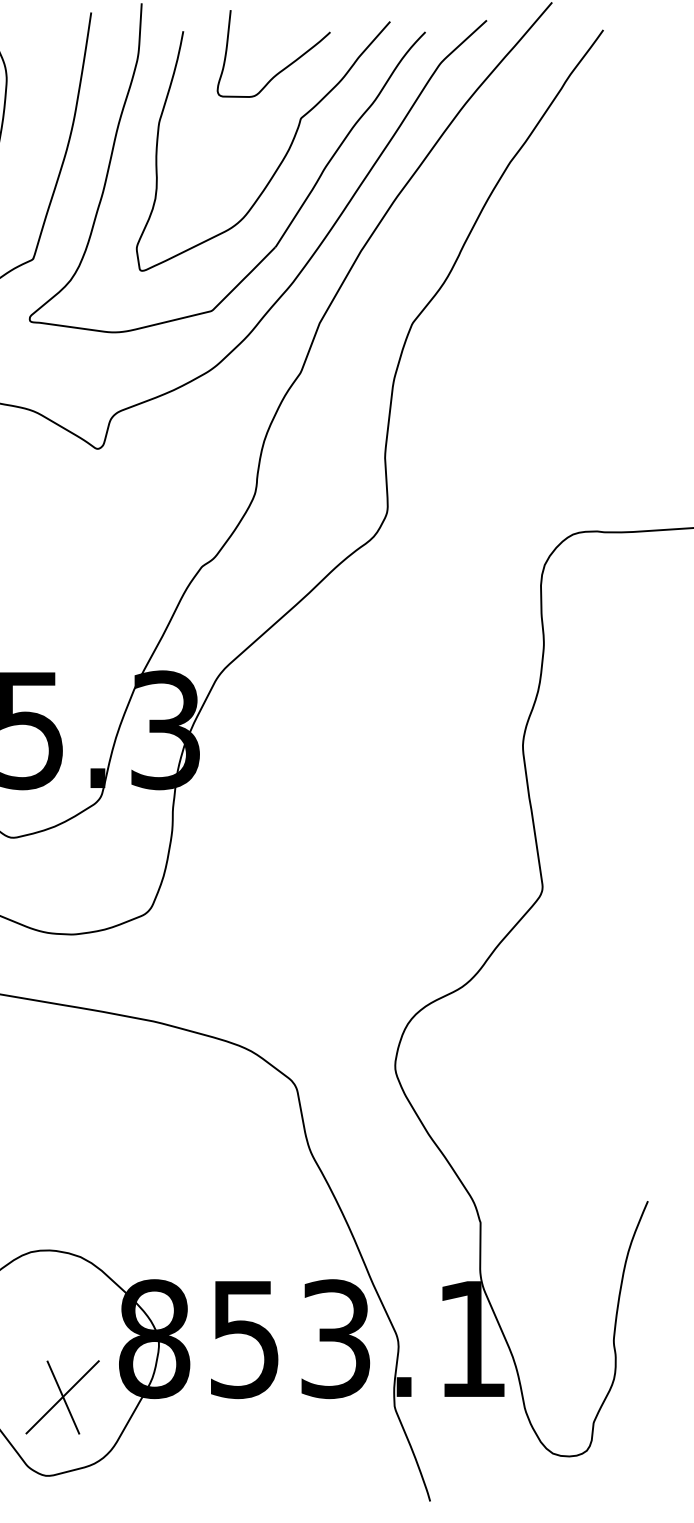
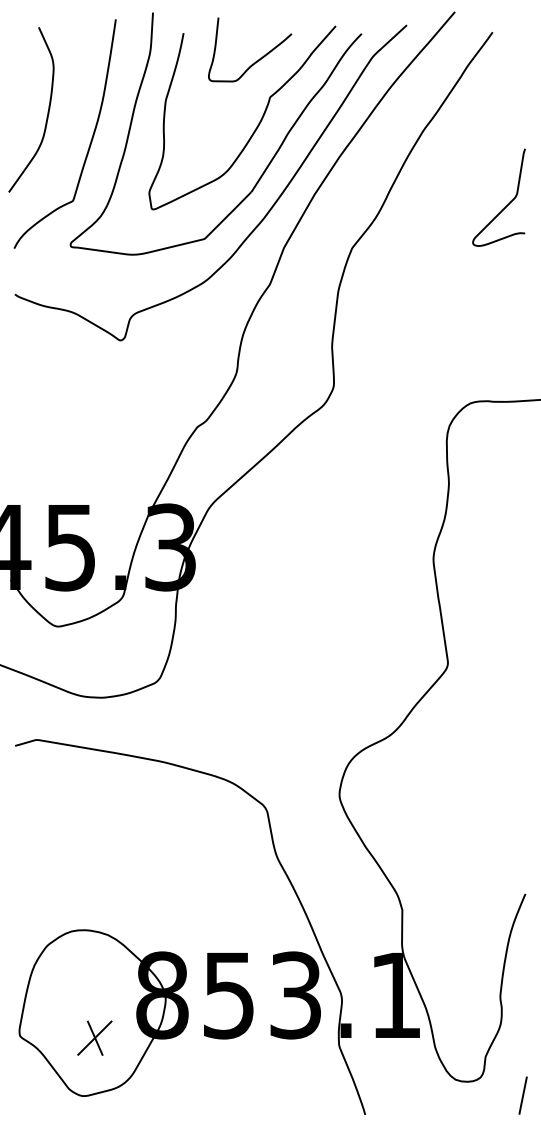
curve: (622, 265) -> (506, 205), added
part: (62, 1396) -> (94, 1037), size x0.62
line: (643, 1475) -> (522, 1095), added

